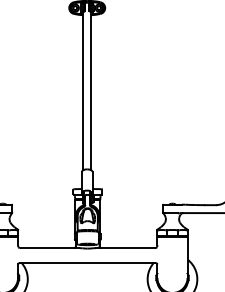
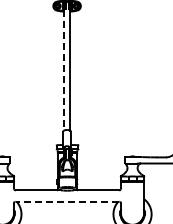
line: (83, 91) -> (64, 70), solid -> dashed
line: (87, 262) -> (67, 201), solid -> dashed

